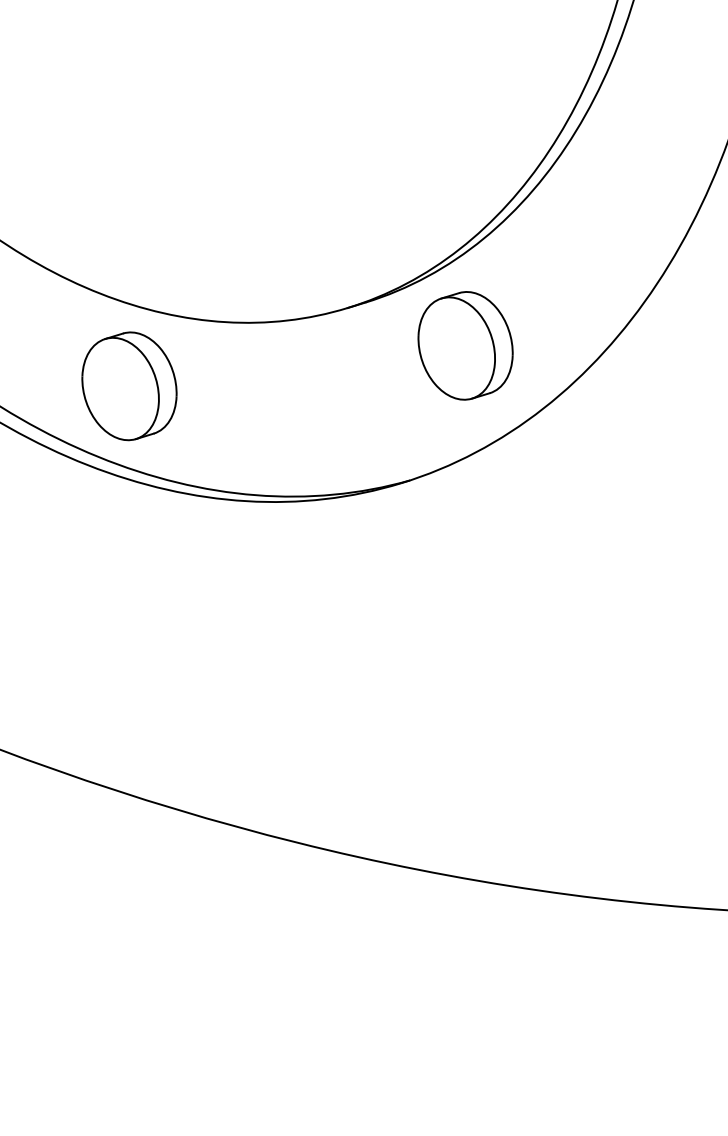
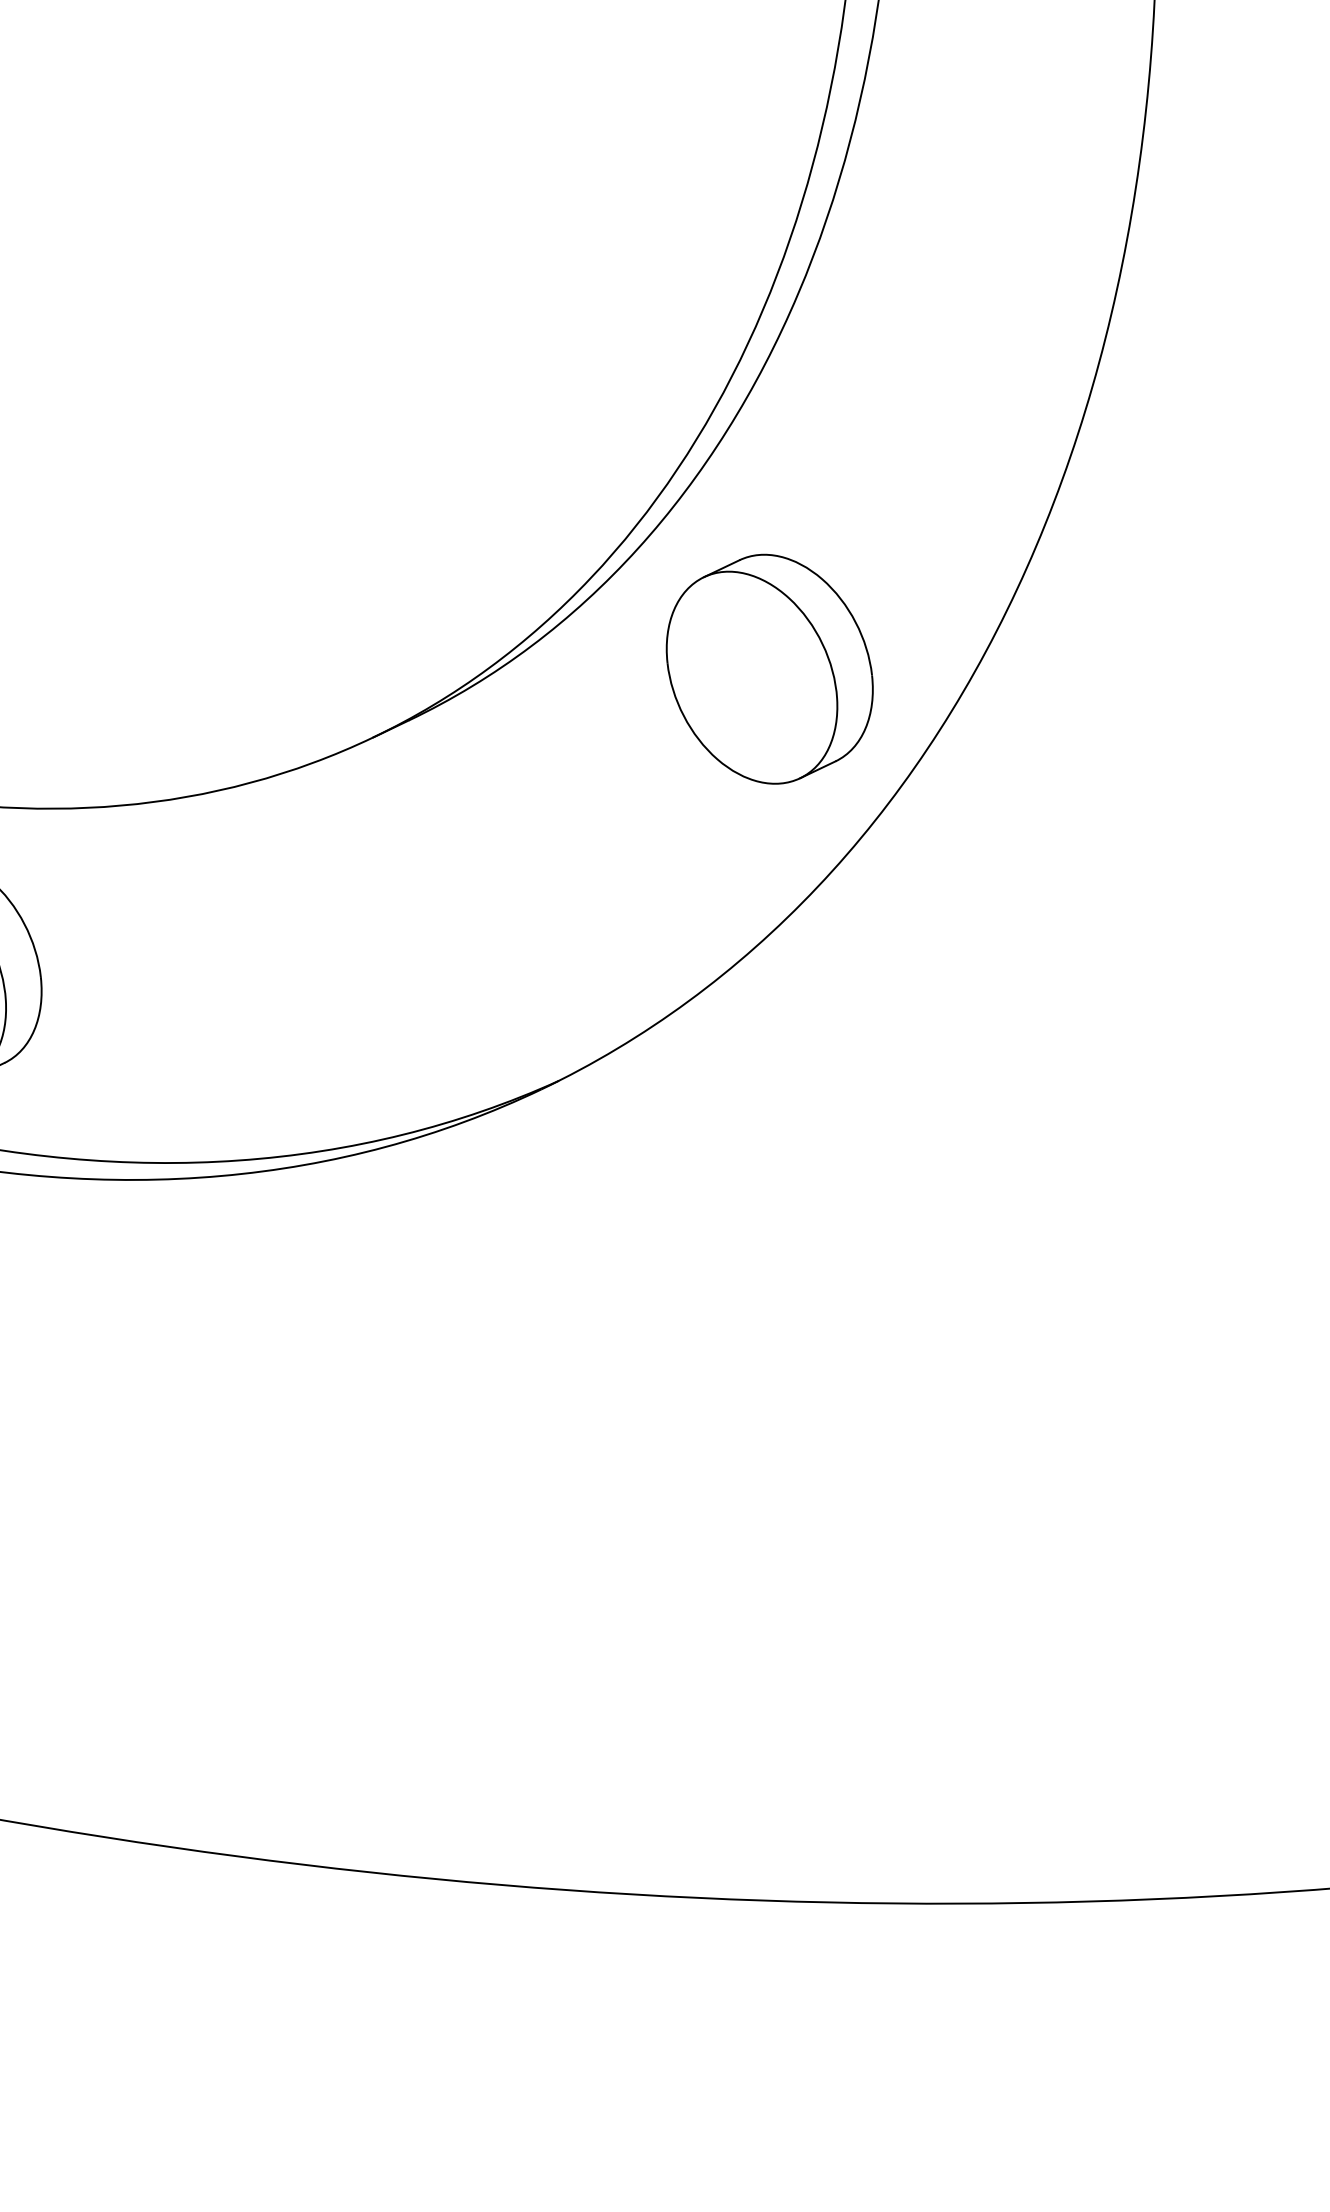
part: (465, 345) -> (769, 668), moved

